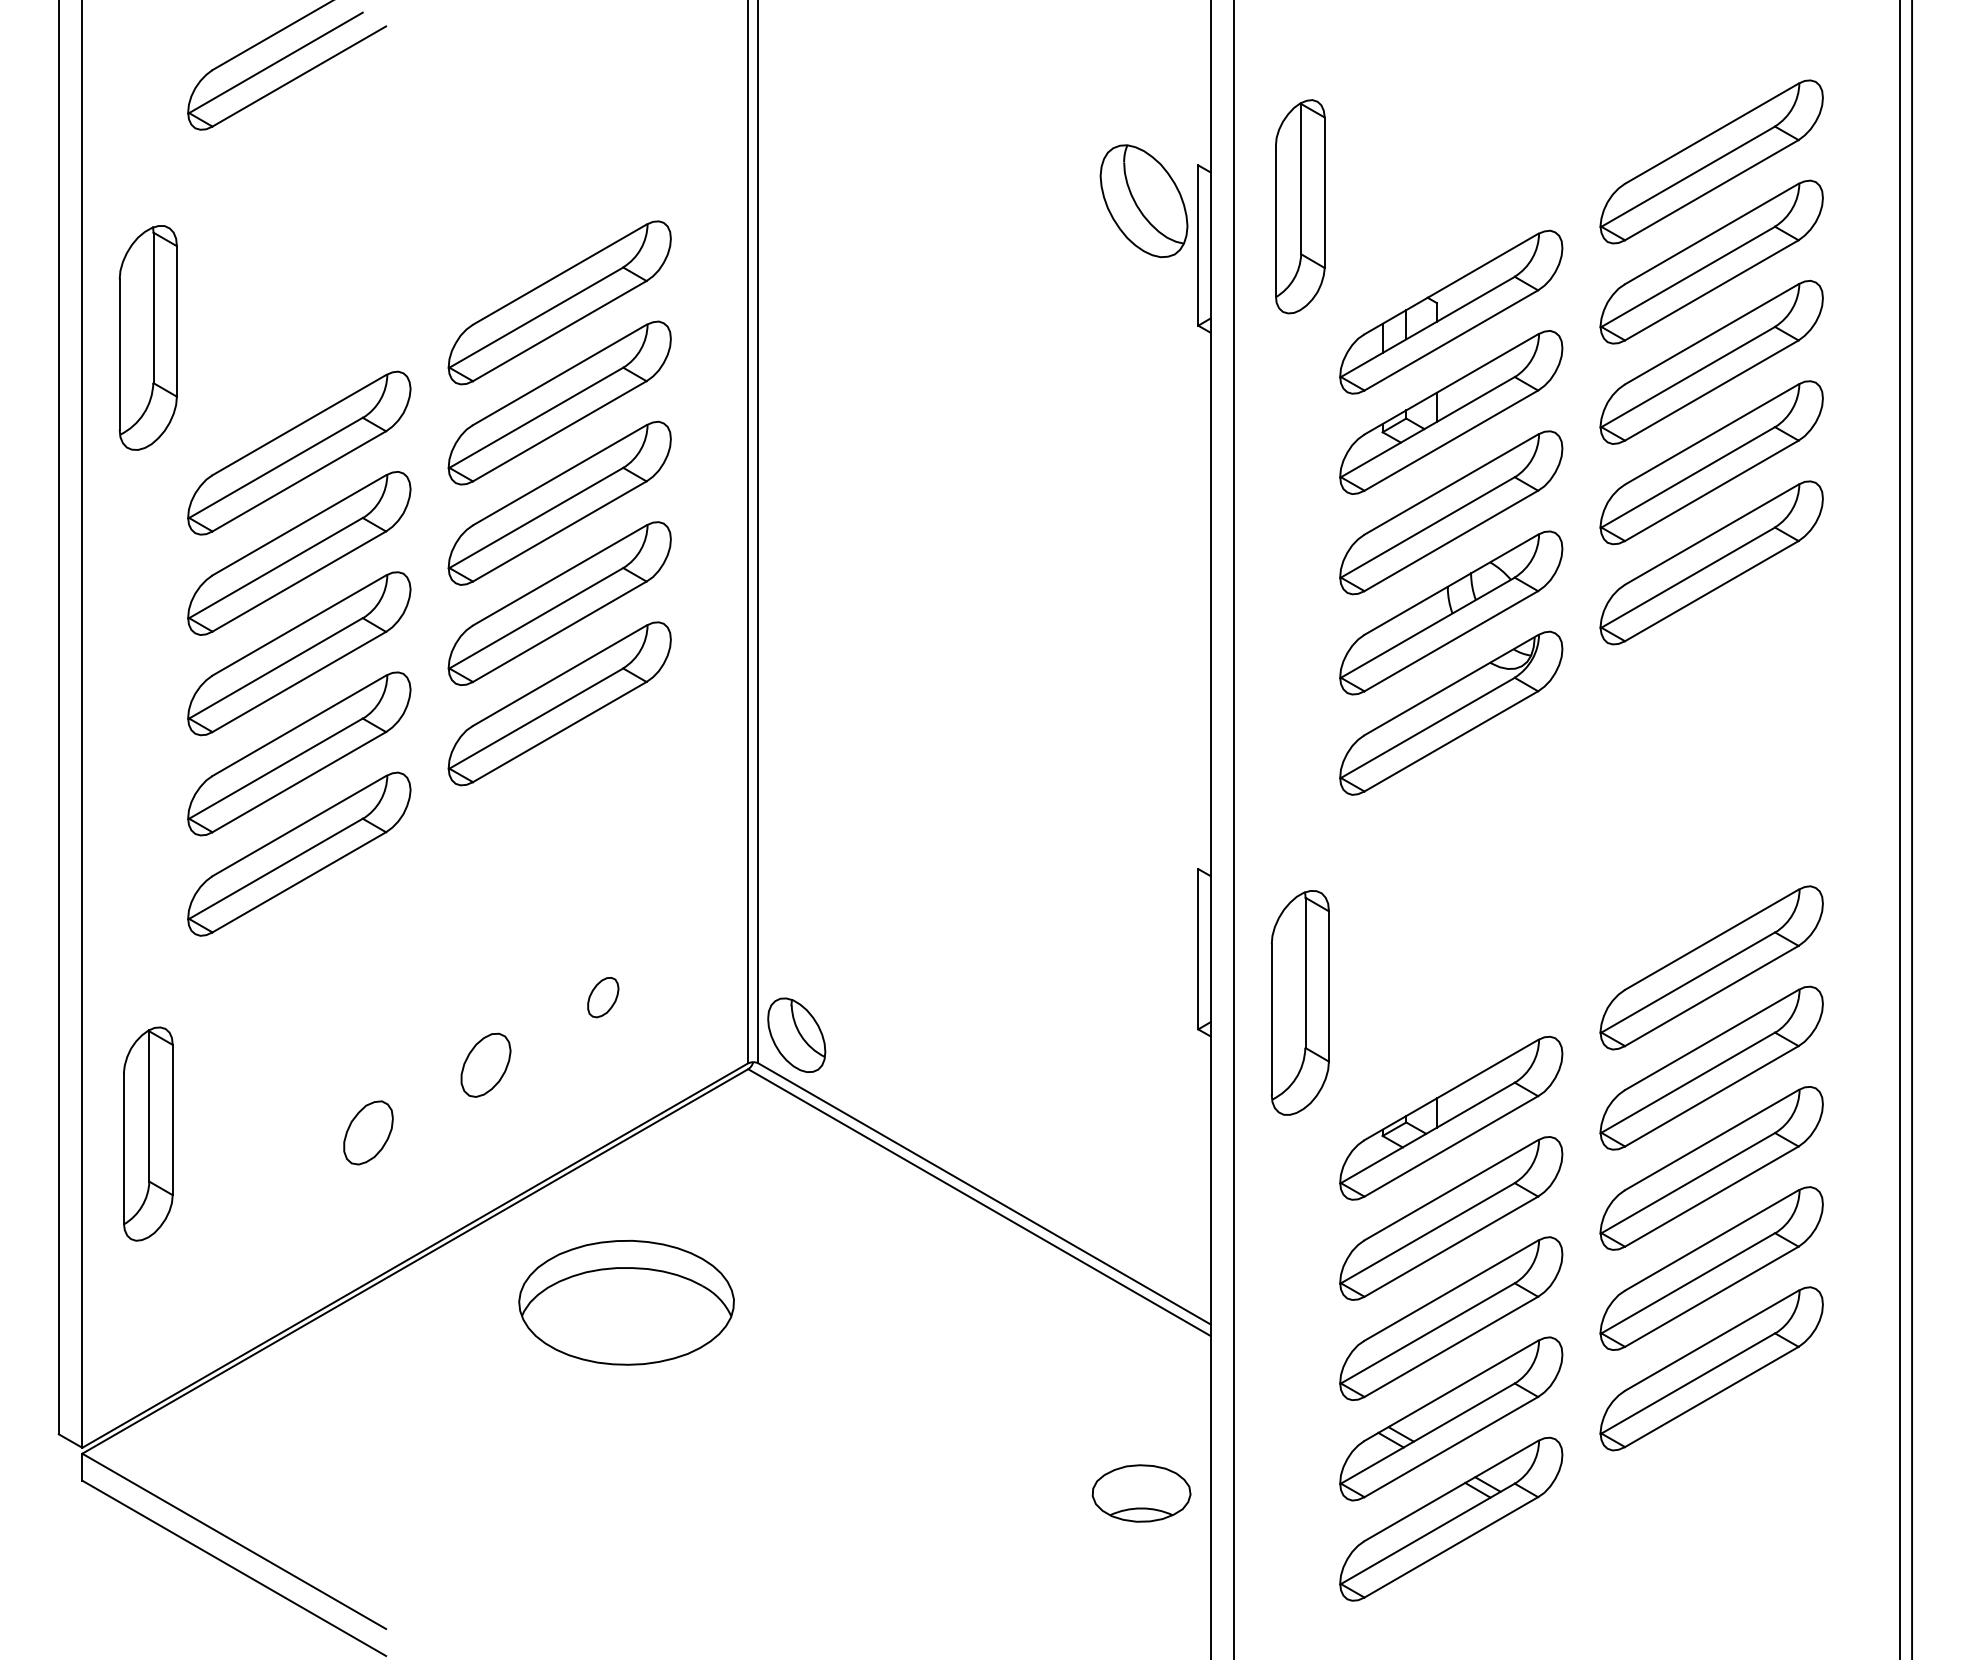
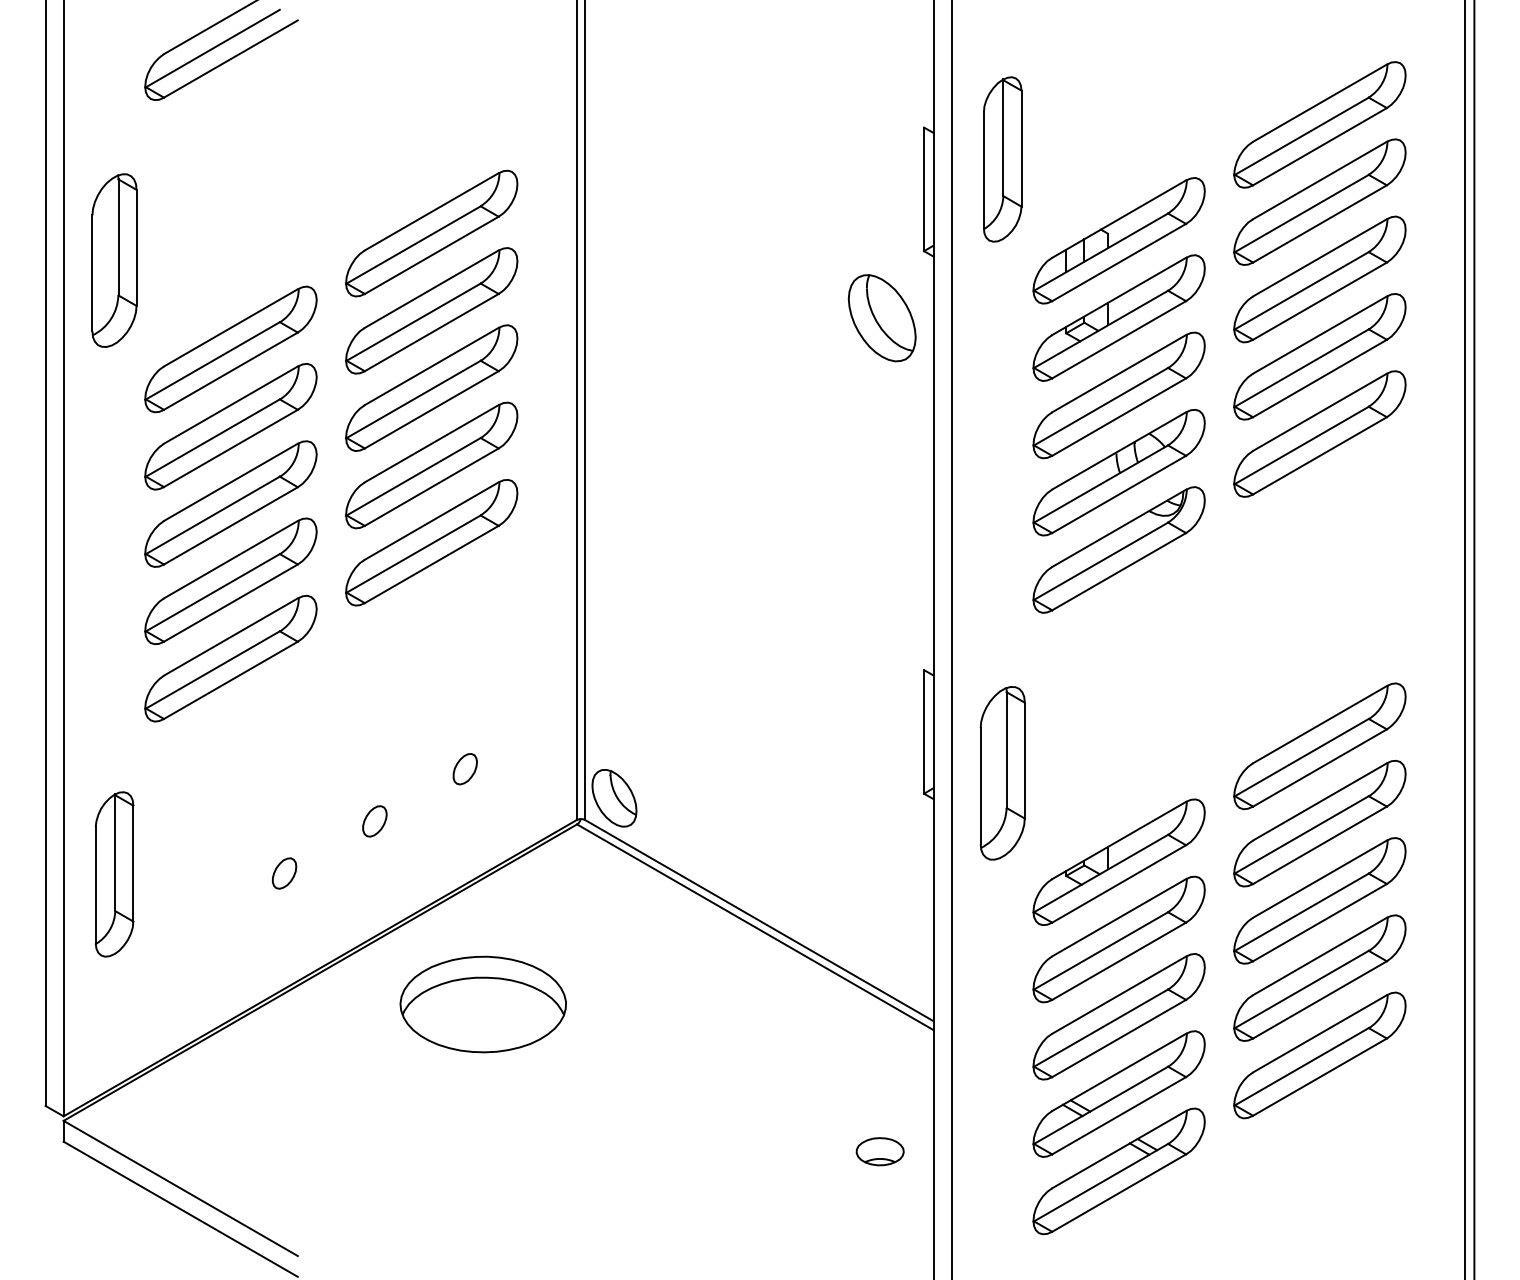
part: (1143, 201) -> (881, 318), moved
part: (485, 1065) -> (374, 821), size x0.62
part: (368, 1132) -> (284, 873), size x0.62
part: (1140, 1493) -> (879, 1151), size x0.62

